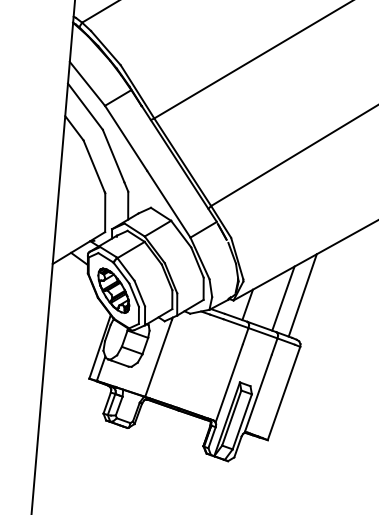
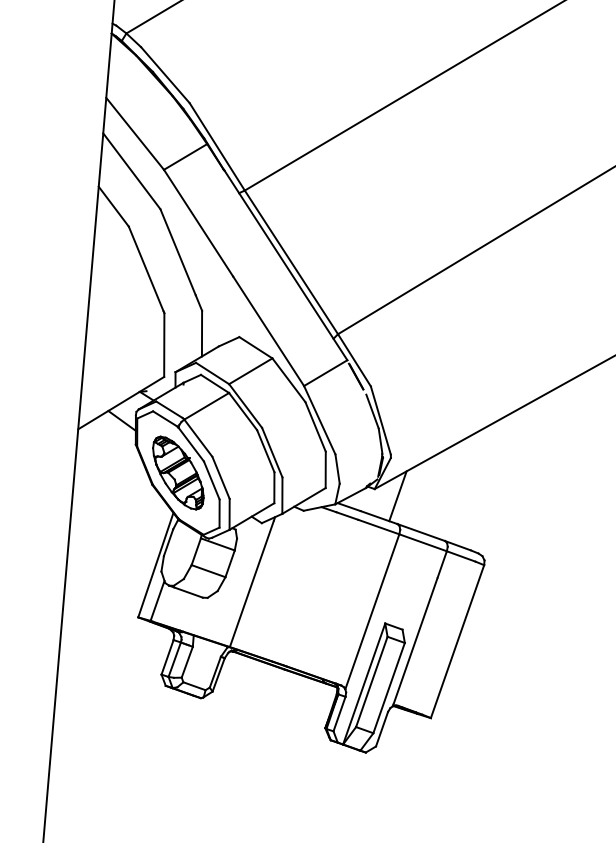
line: (302, 295) -> (487, 480), removed
line: (283, 298) -> (456, 485), removed

